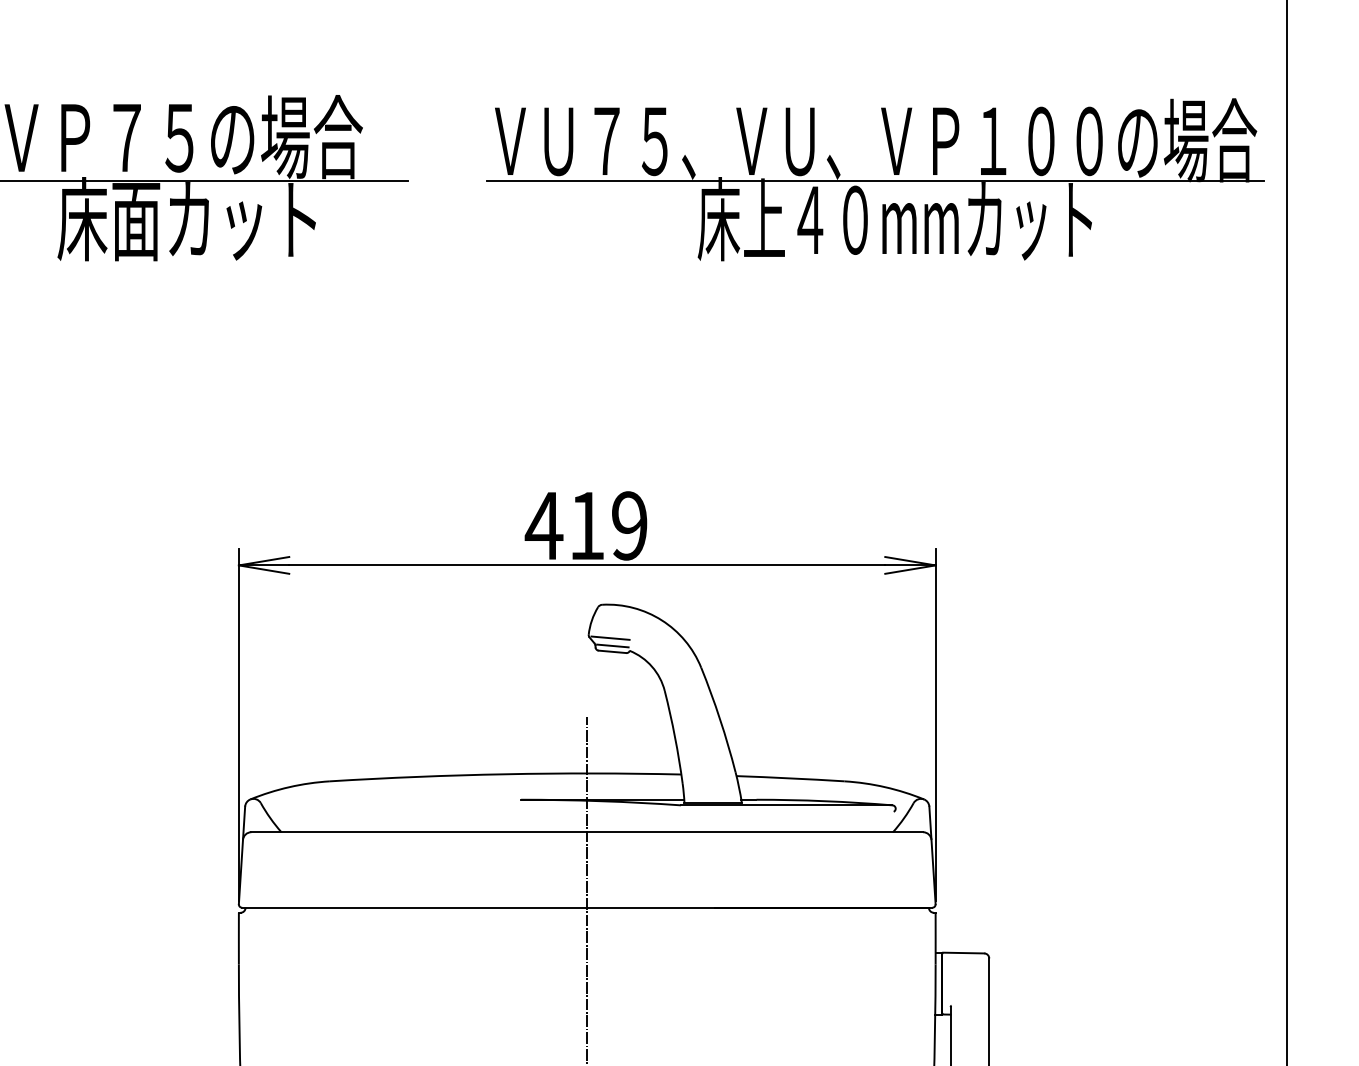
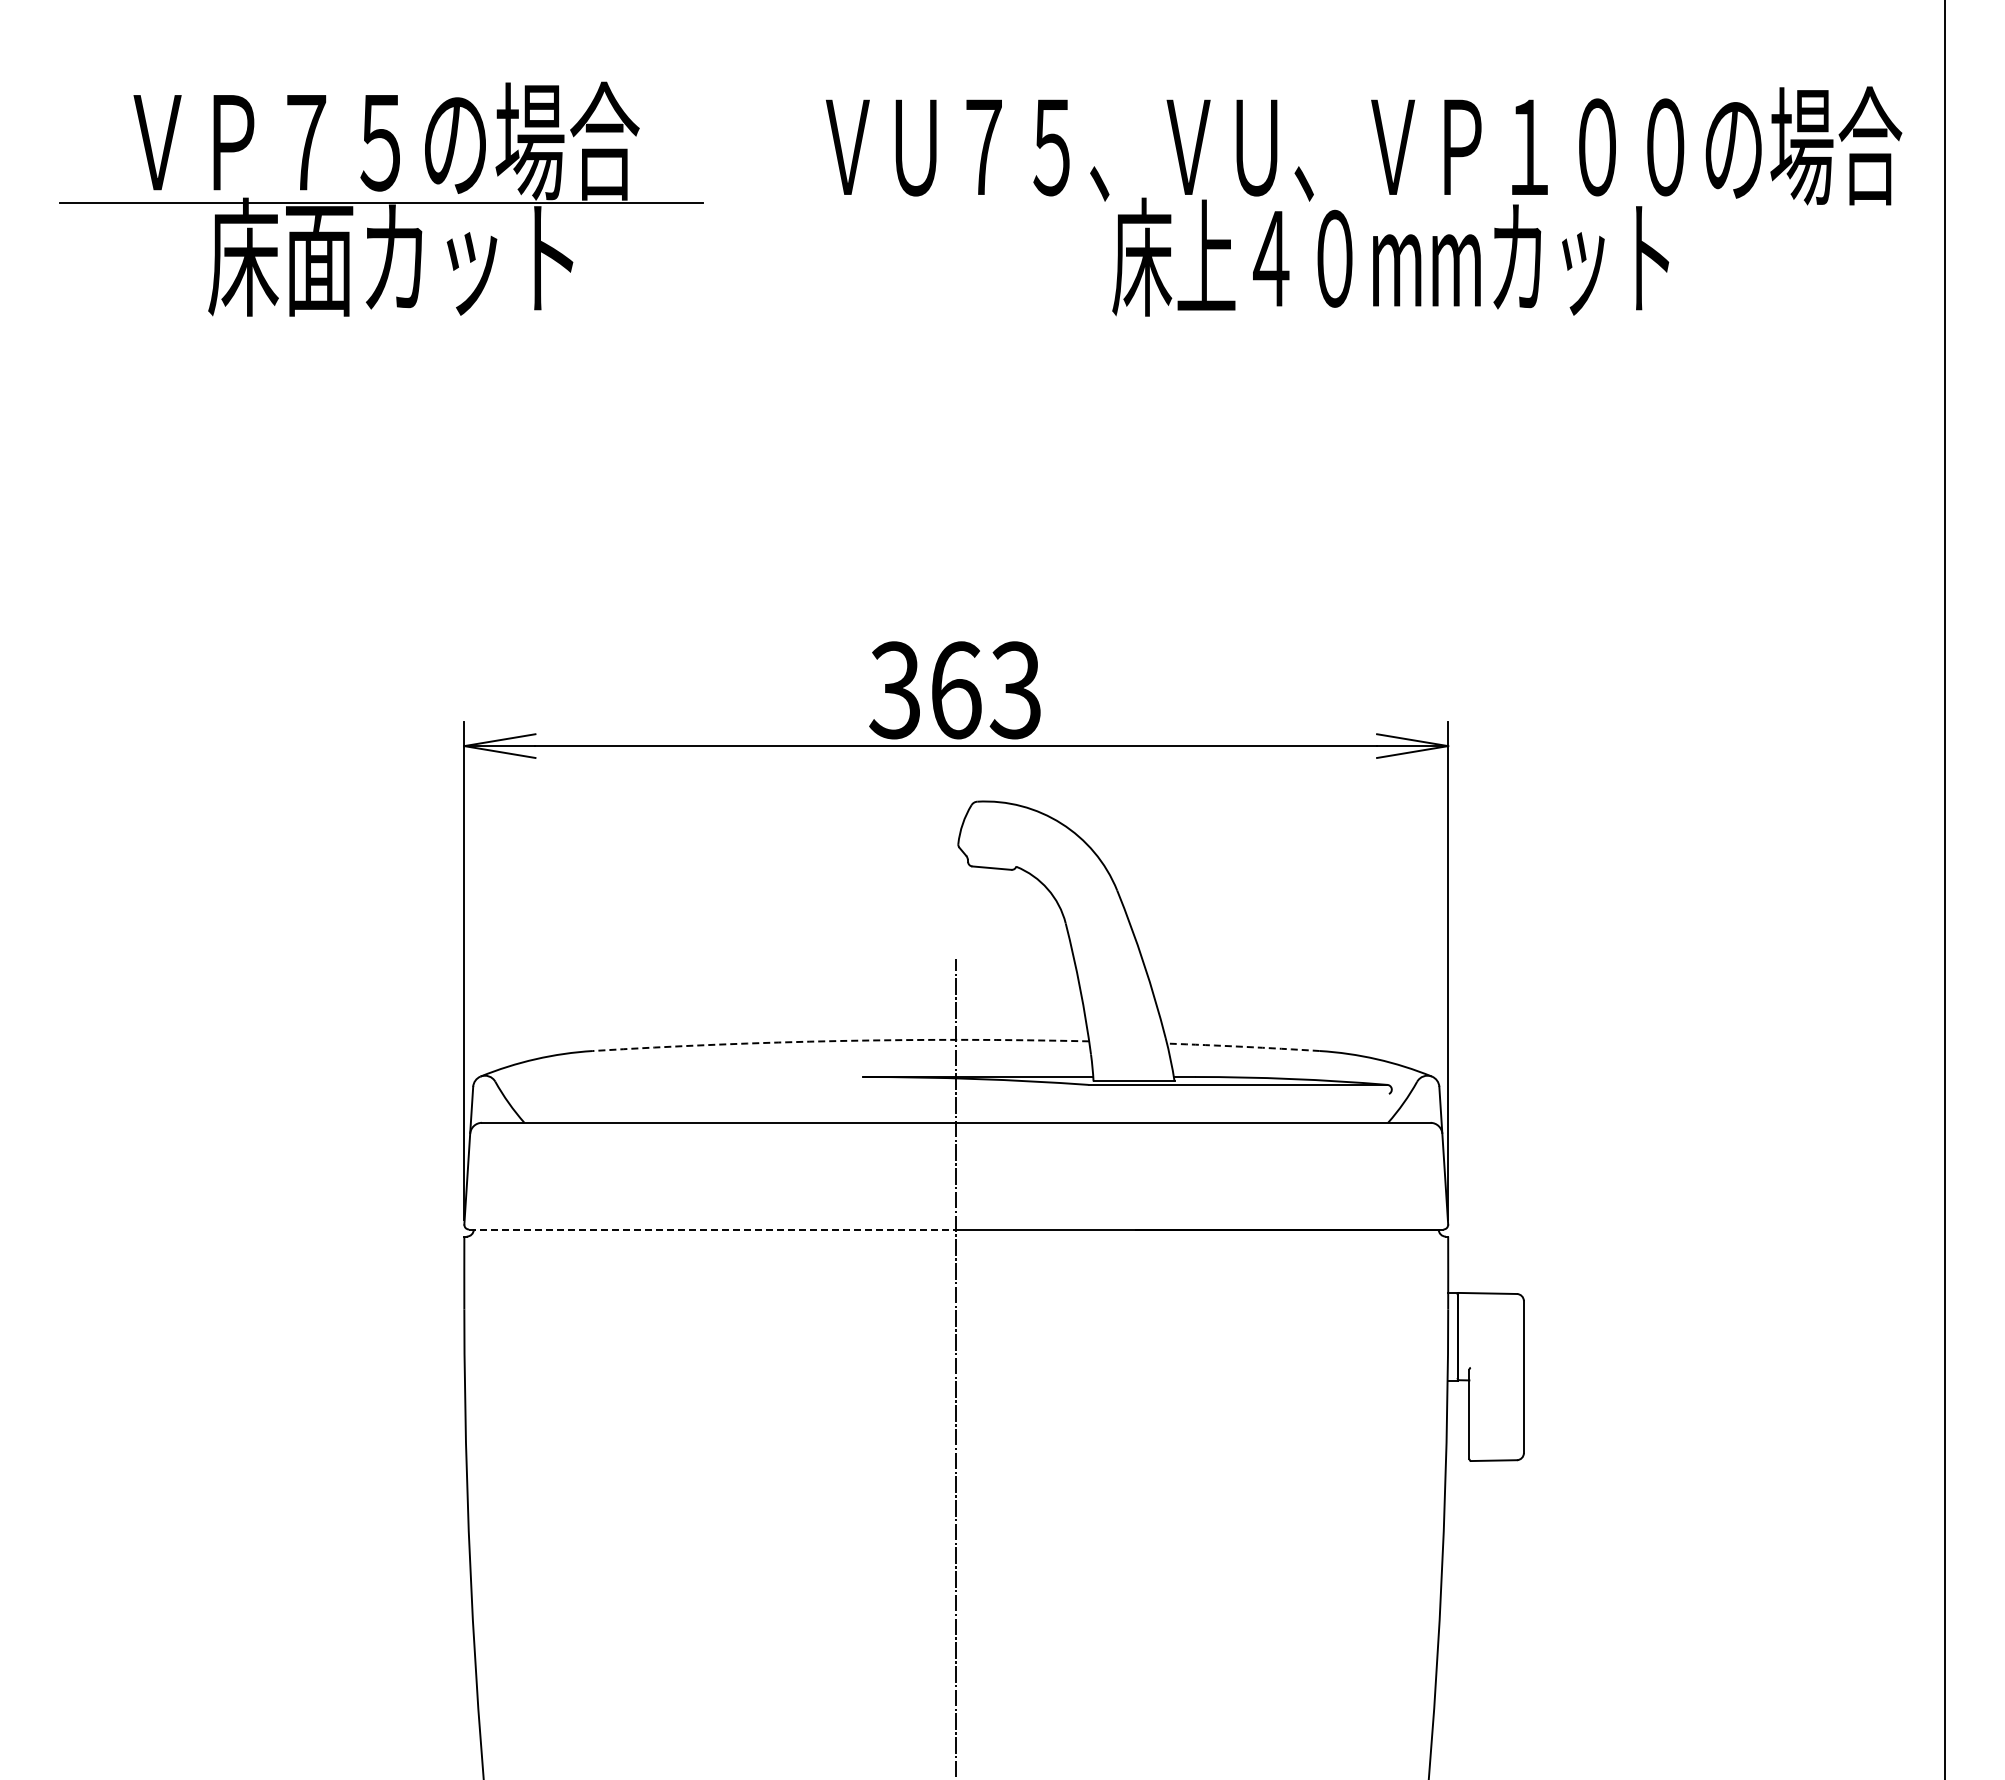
line: (874, 181) -> (1362, 203), removed
text: (586, 526) -> (954, 690), 419 -> 363
line: (610, 637) -> (989, 848), removed
line: (612, 645) -> (992, 859), removed
arc: (505, 773) -> (840, 1040), solid -> dashed
arc: (790, 778) -> (1243, 1046), solid -> dashed
line: (414, 907) -> (712, 1229), solid -> dashed

